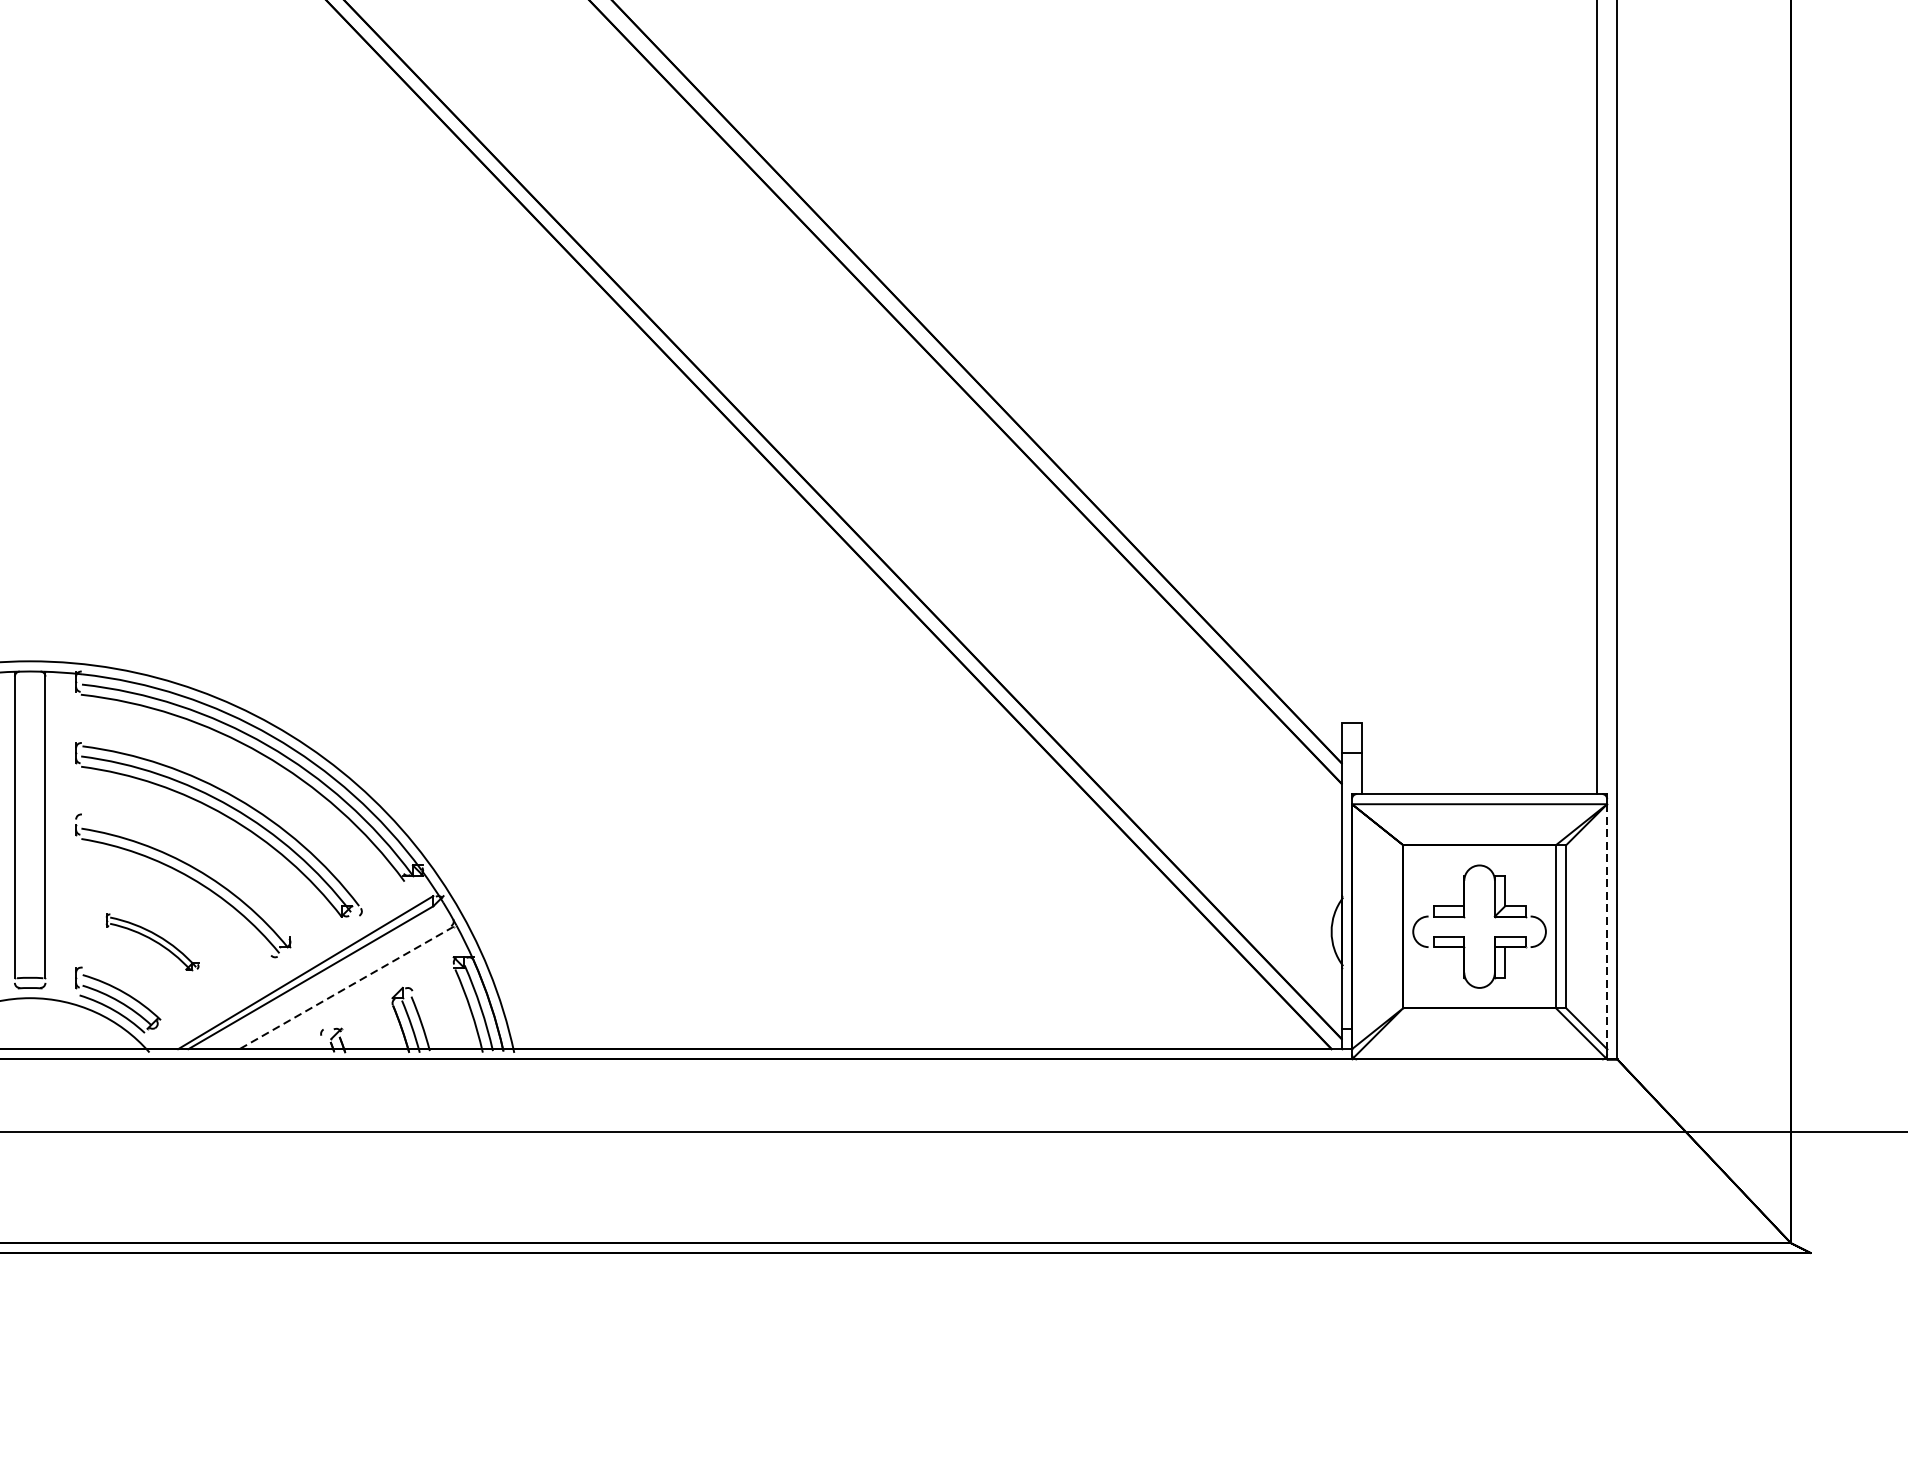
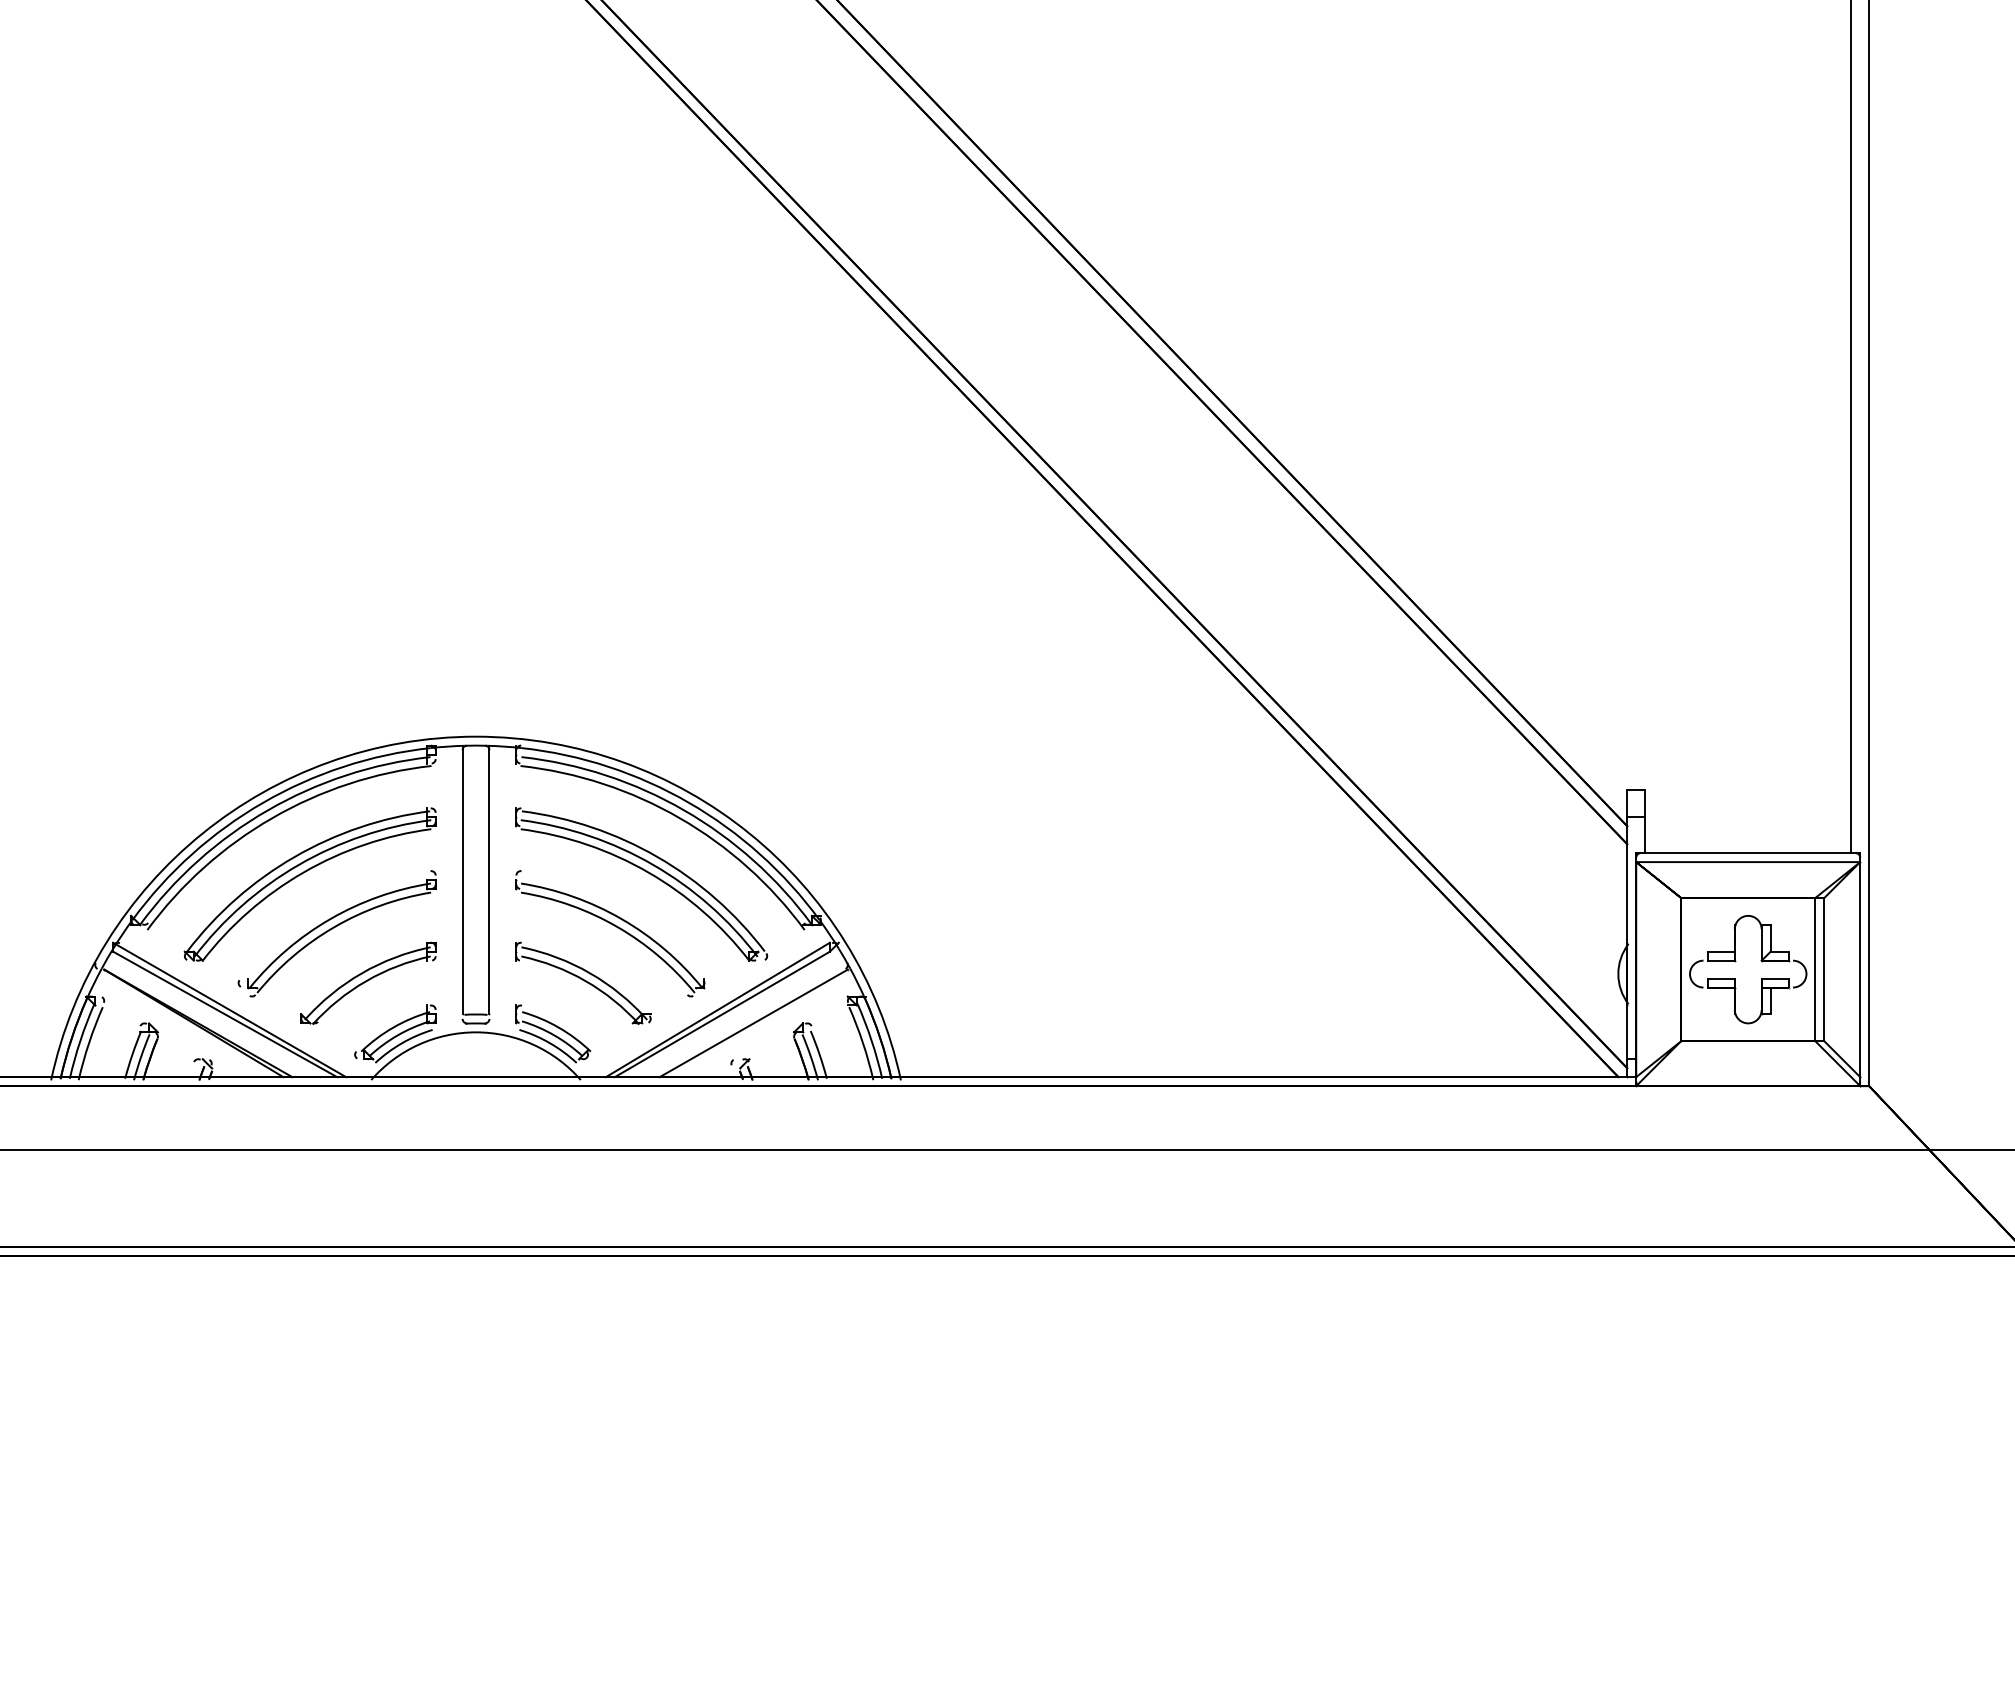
line: (1607, 926) -> (1860, 969), dashed -> solid
part: (152, 941) -> (583, 982), size x1.67
line: (346, 988) -> (753, 1023), dashed -> solid

